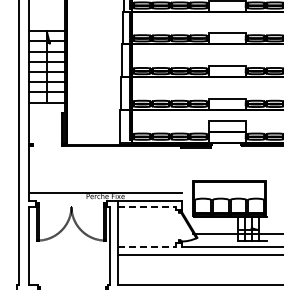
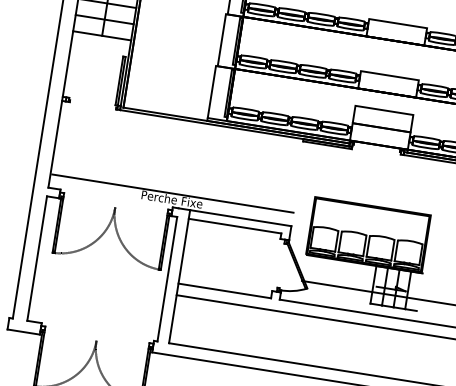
line: (147, 206) -> (236, 226), dashed -> solid
line: (147, 247) -> (225, 291), dashed -> solid

